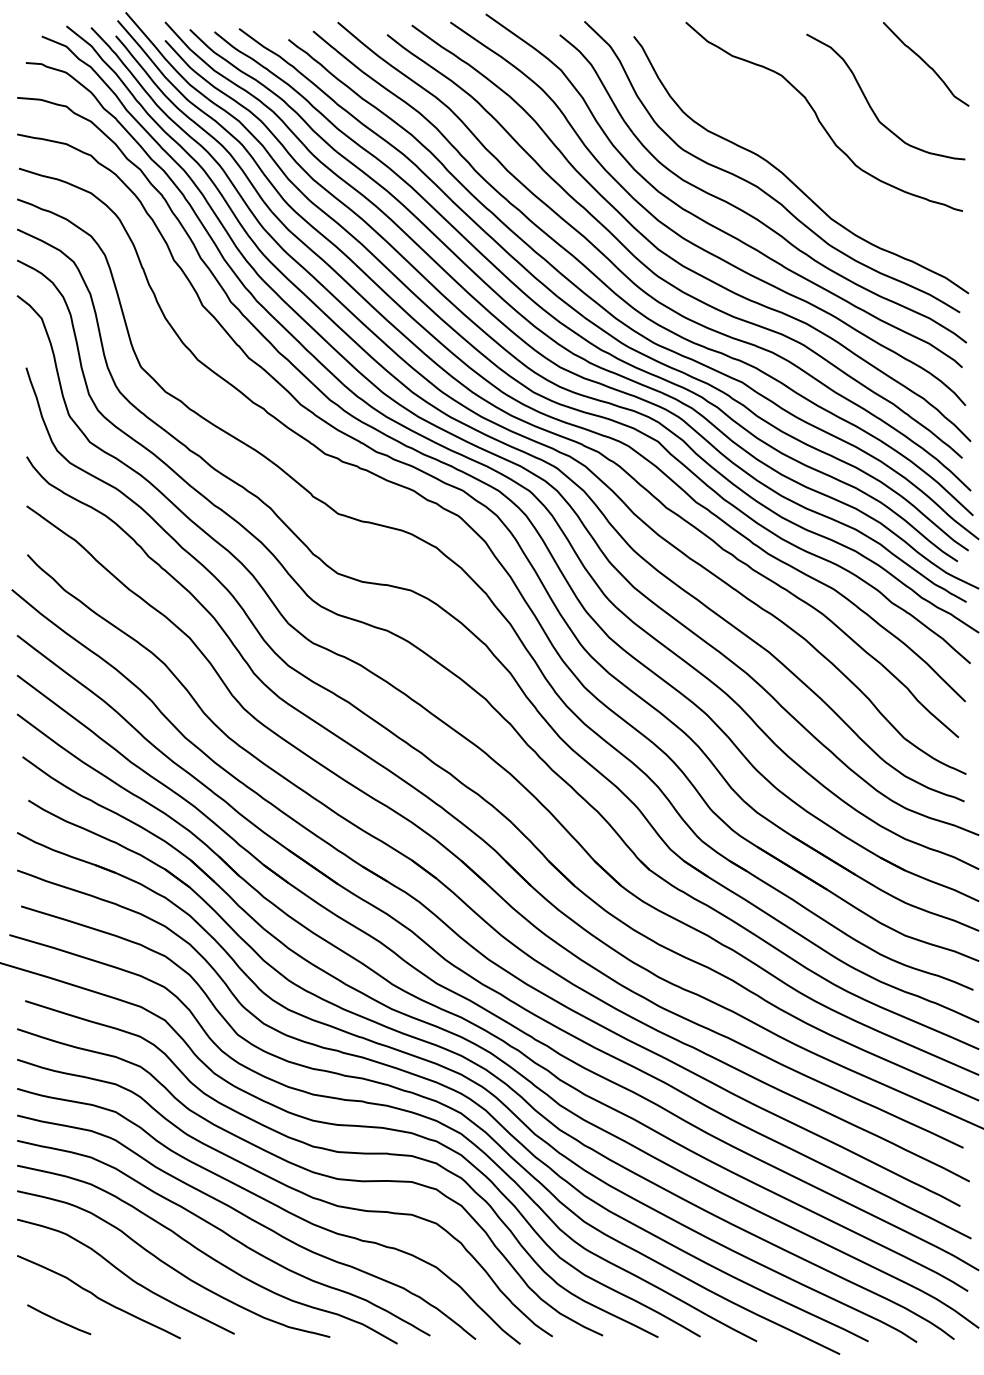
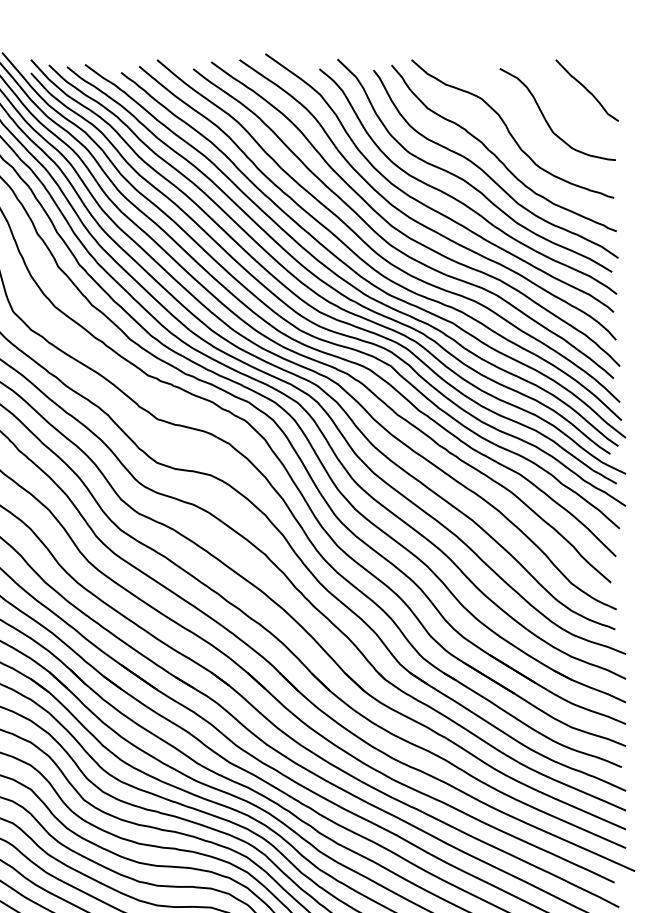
curve: (800, 151) -> (495, 154), added

